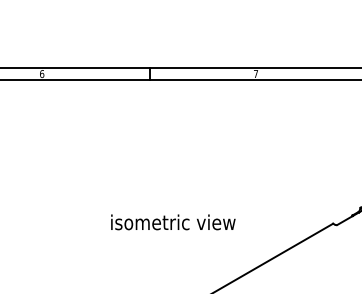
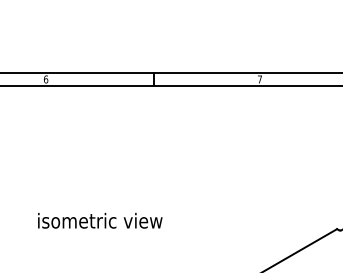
text: (173, 222) -> (100, 220), moved

